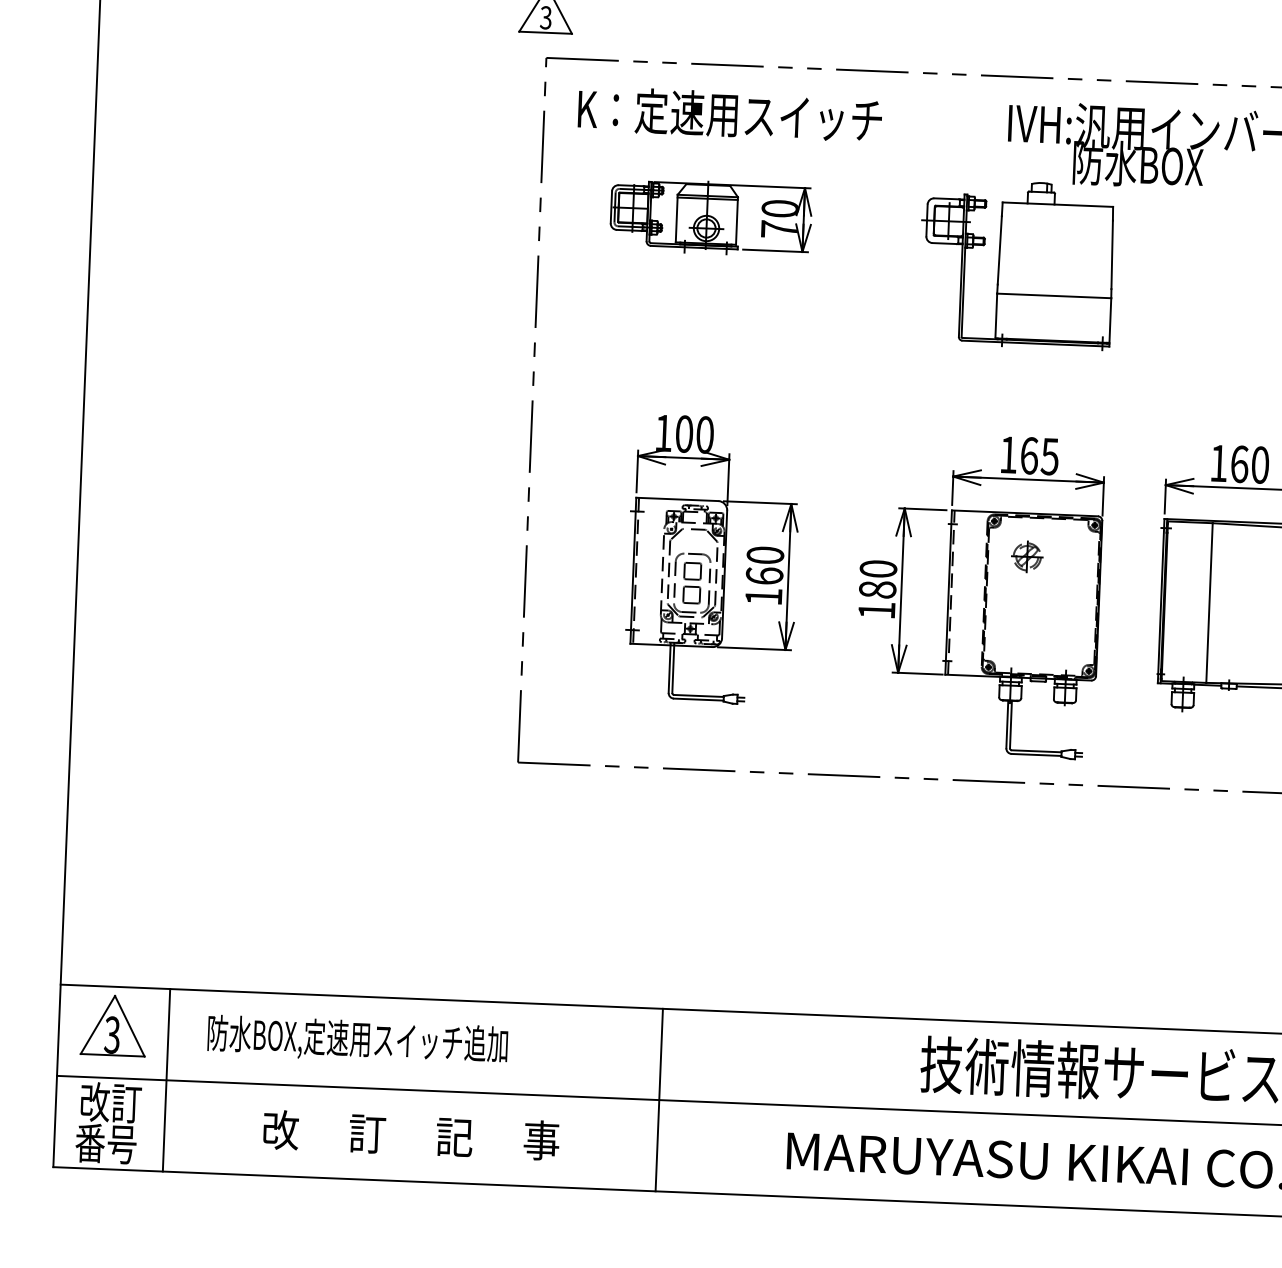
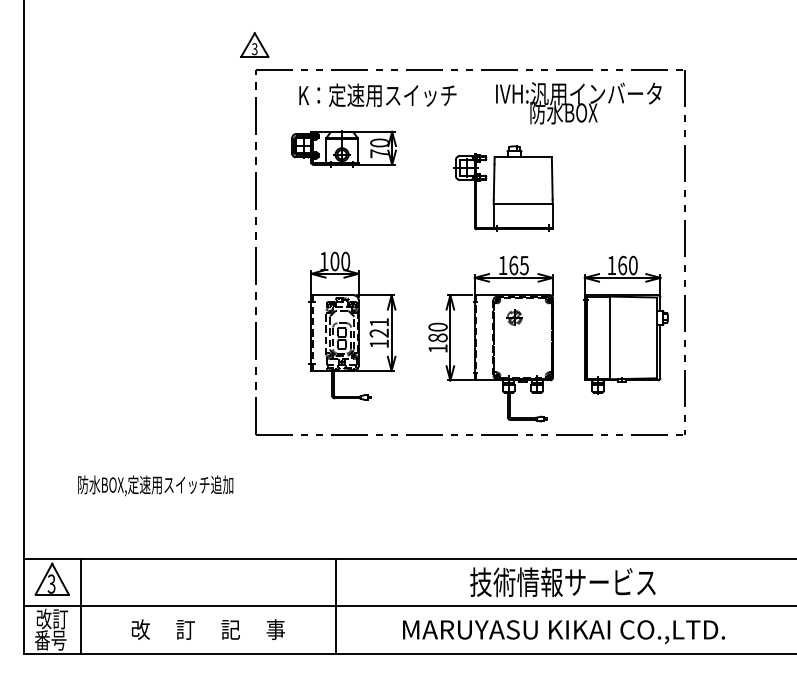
text: (729, 112) -> (377, 94), moved
part: (1017, 263) -> (503, 188), moved
text: (765, 565) -> (379, 327), 160 -> 121
text: (357, 1039) -> (155, 485), moved

